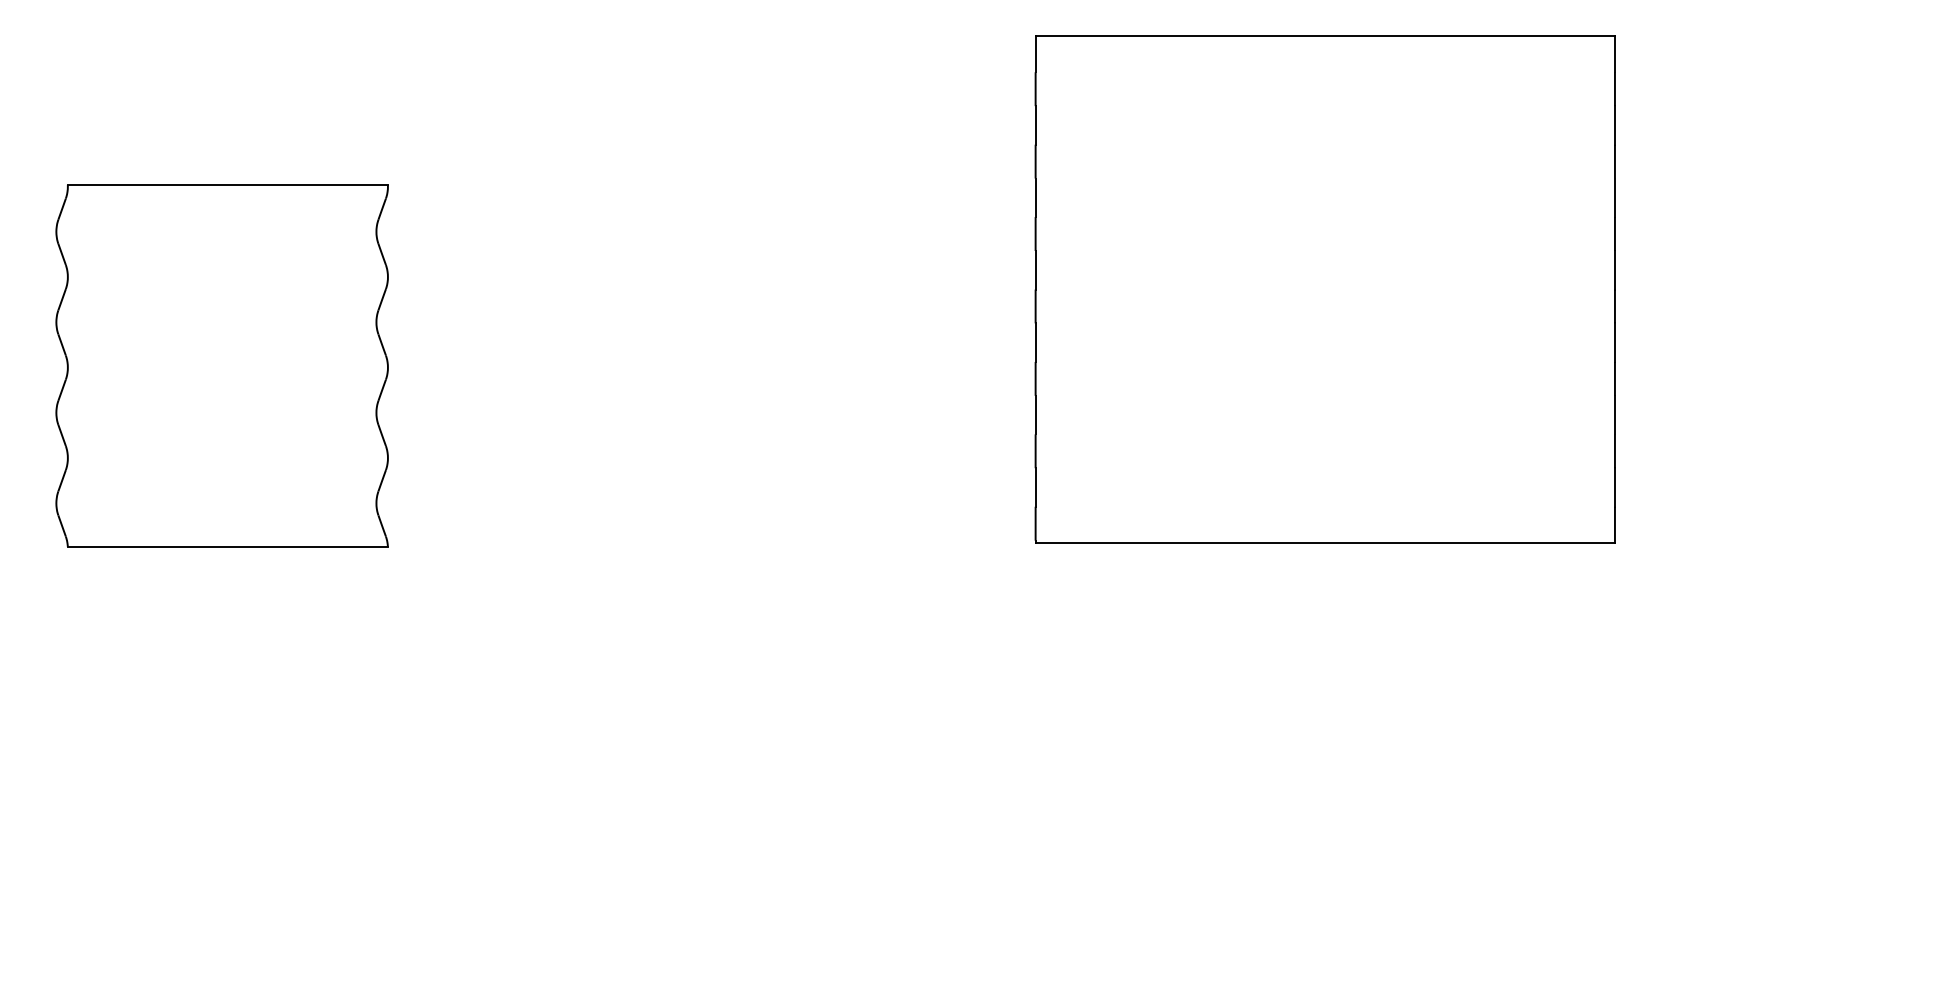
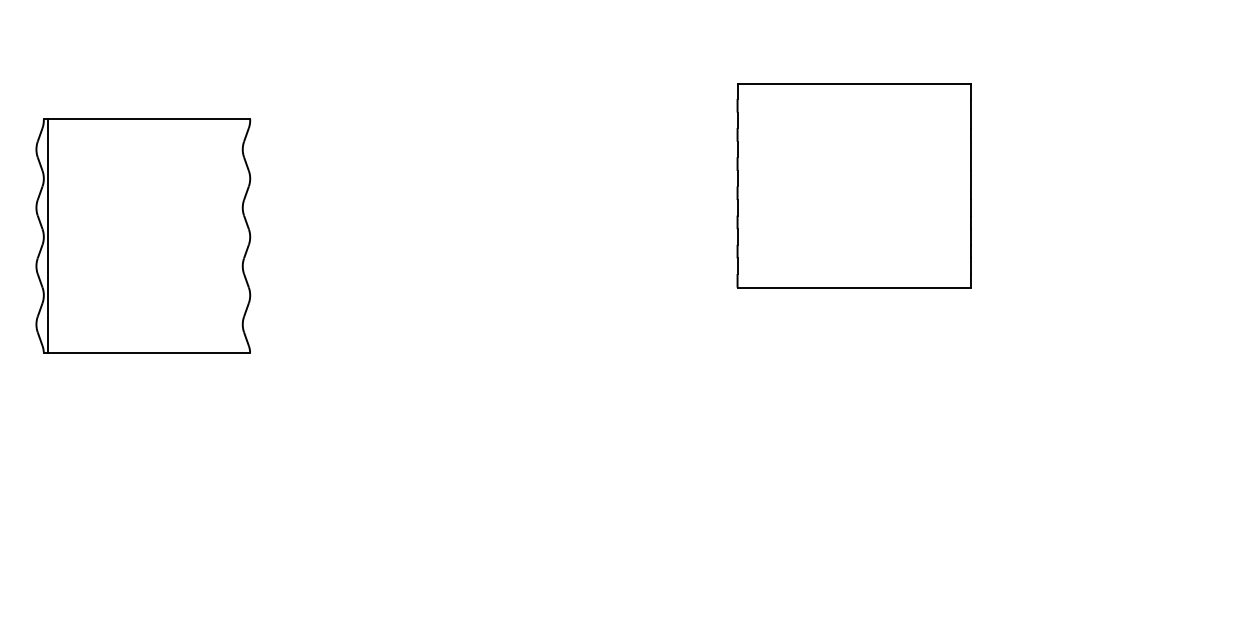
part: (1323, 287) -> (853, 185), size x0.62
line: (73, 365) -> (47, 235), added

